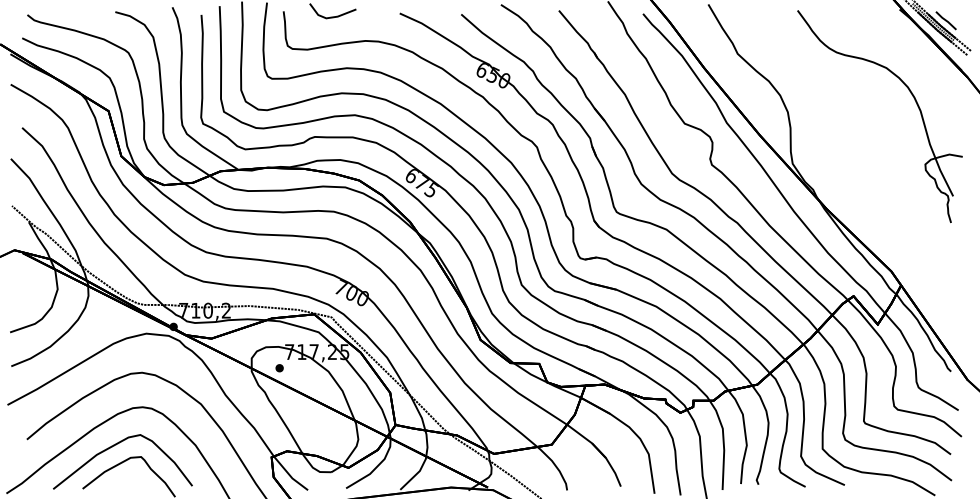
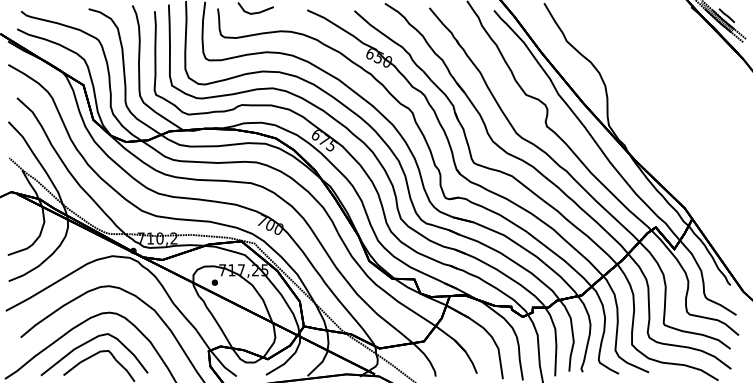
part: (913, 98) -> (701, 75), removed

